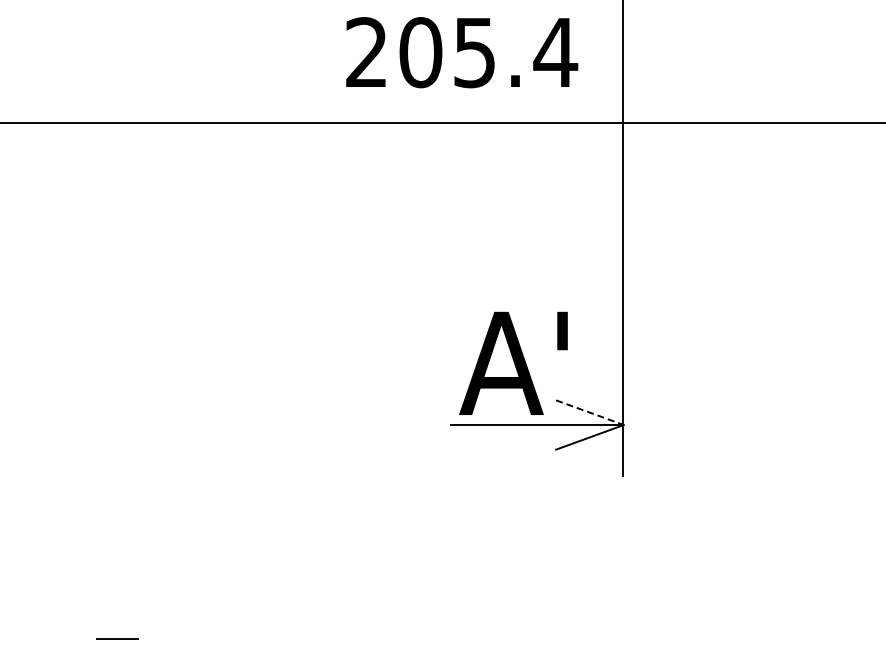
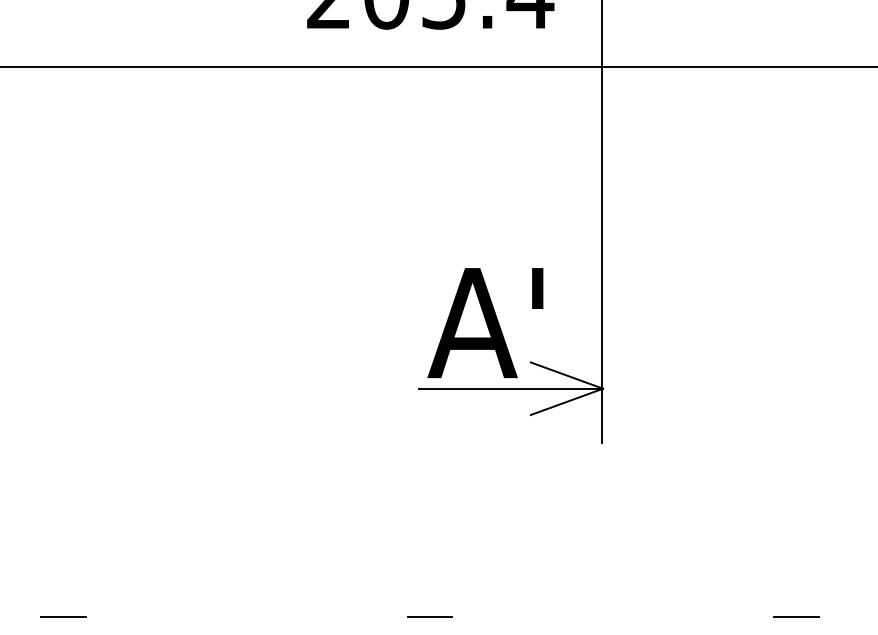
line: (590, 412) -> (567, 375), dashed -> solid
line: (461, 639) -> (429, 617), added
line: (805, 639) -> (796, 617), added

